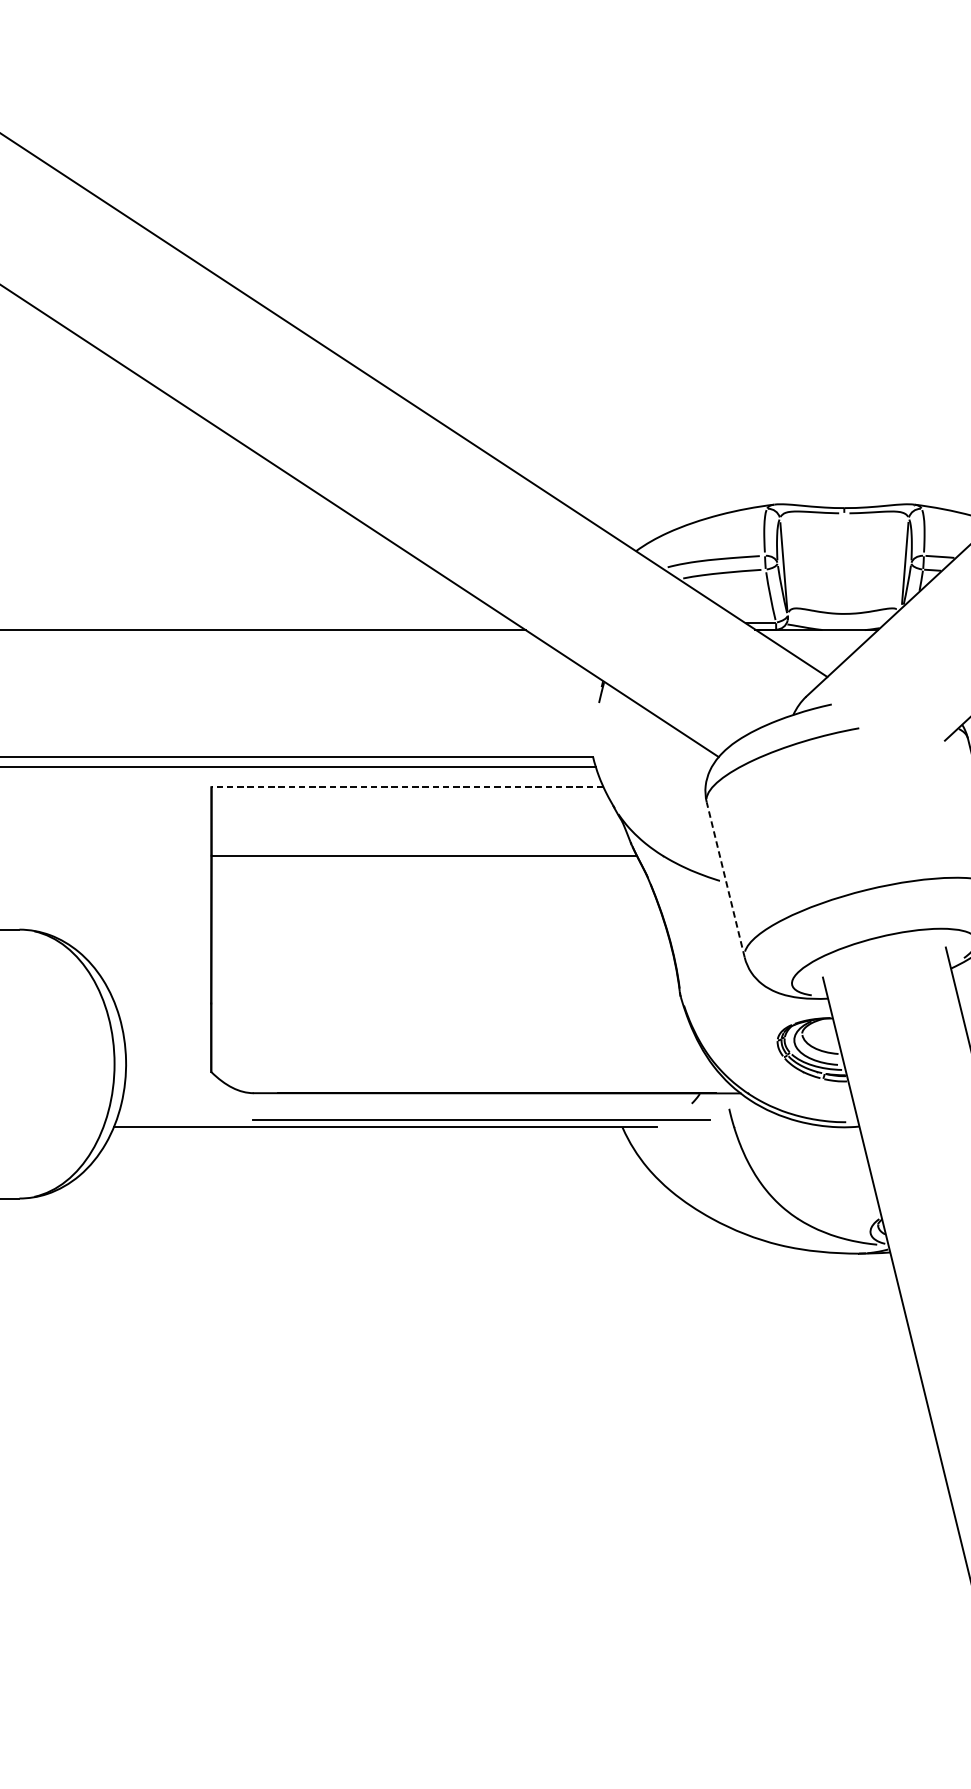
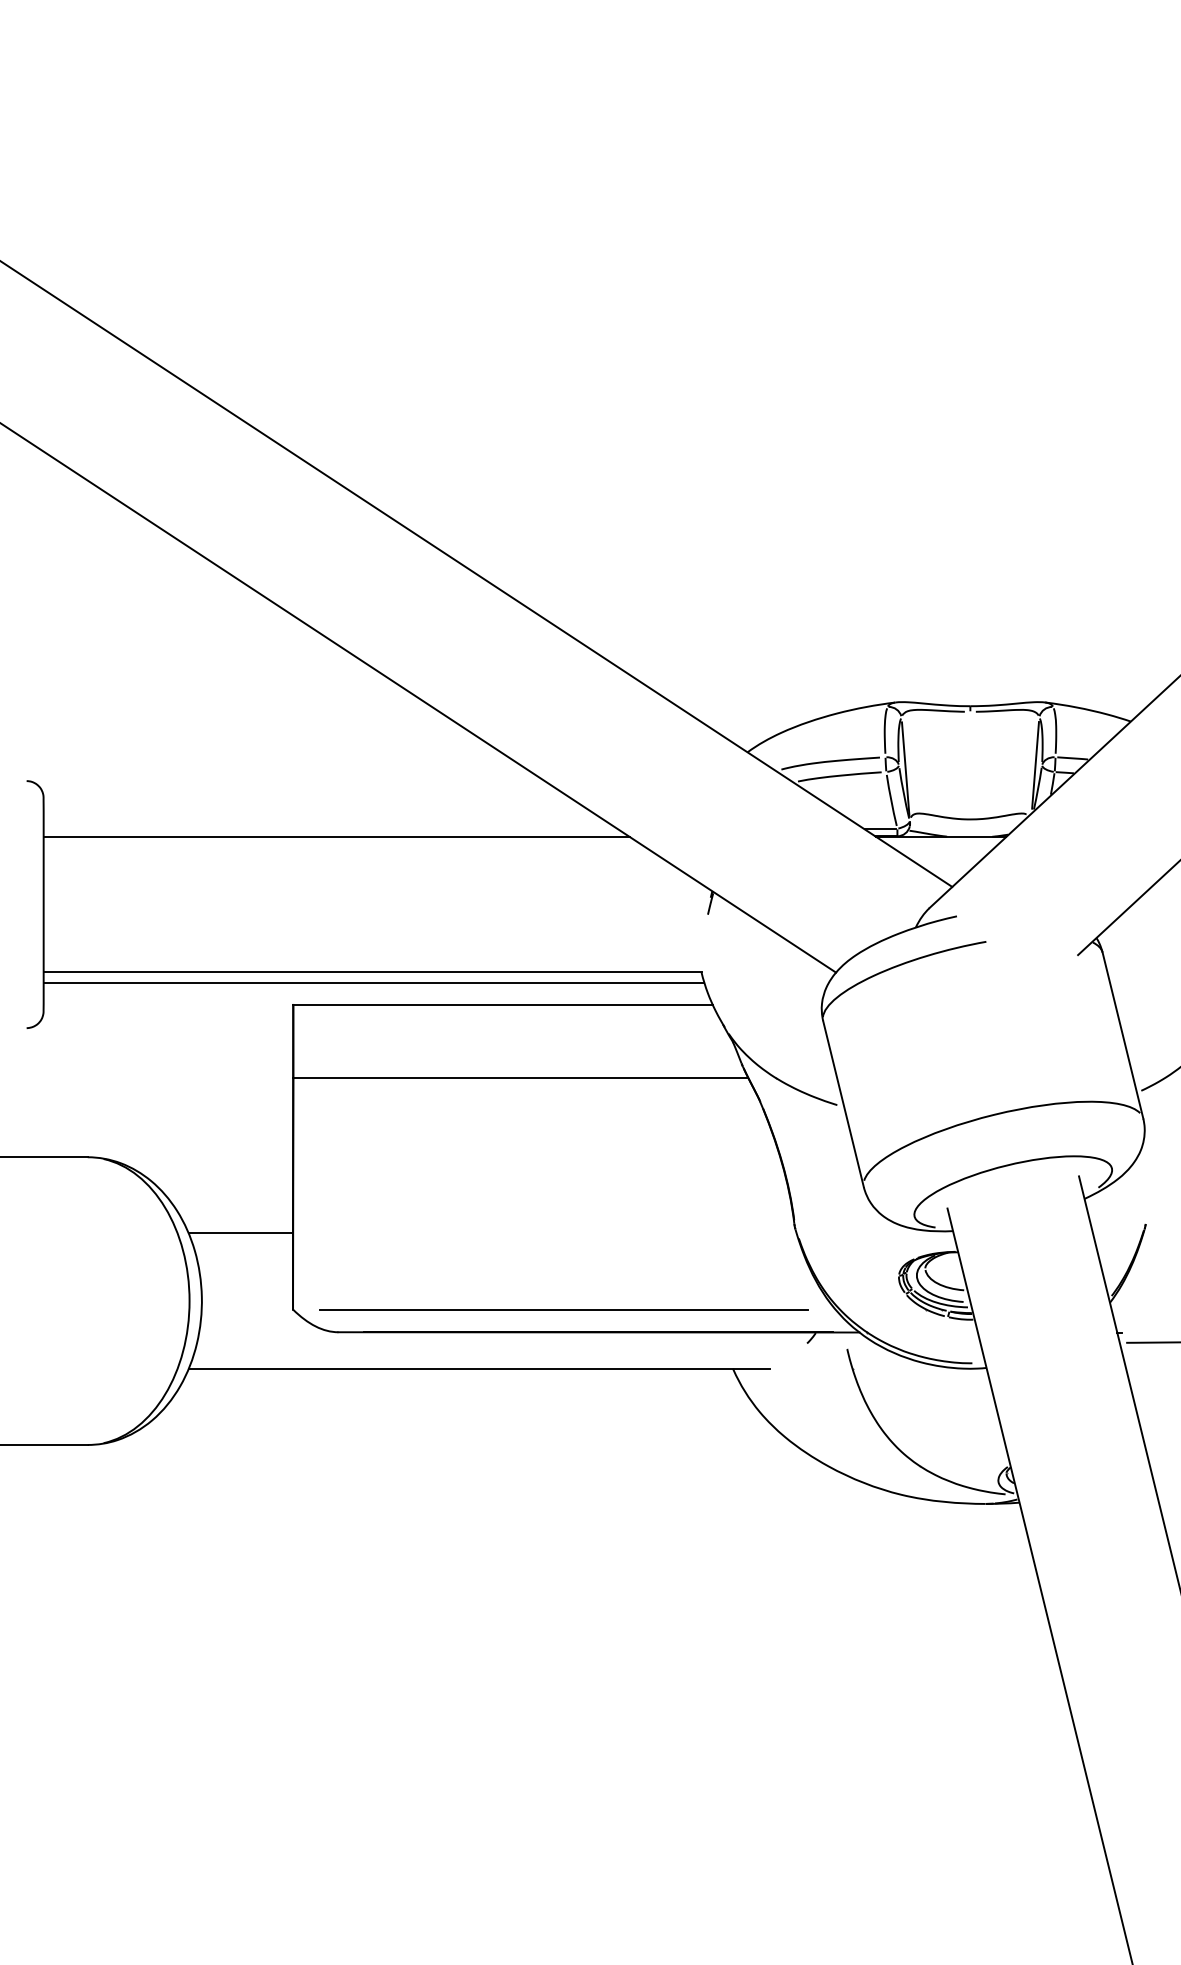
line: (407, 786) -> (503, 1004), dashed -> solid
line: (725, 879) -> (843, 1103), dashed -> solid
line: (162, 1000) -> (240, 1233), added
line: (480, 1119) -> (563, 1309), moved

